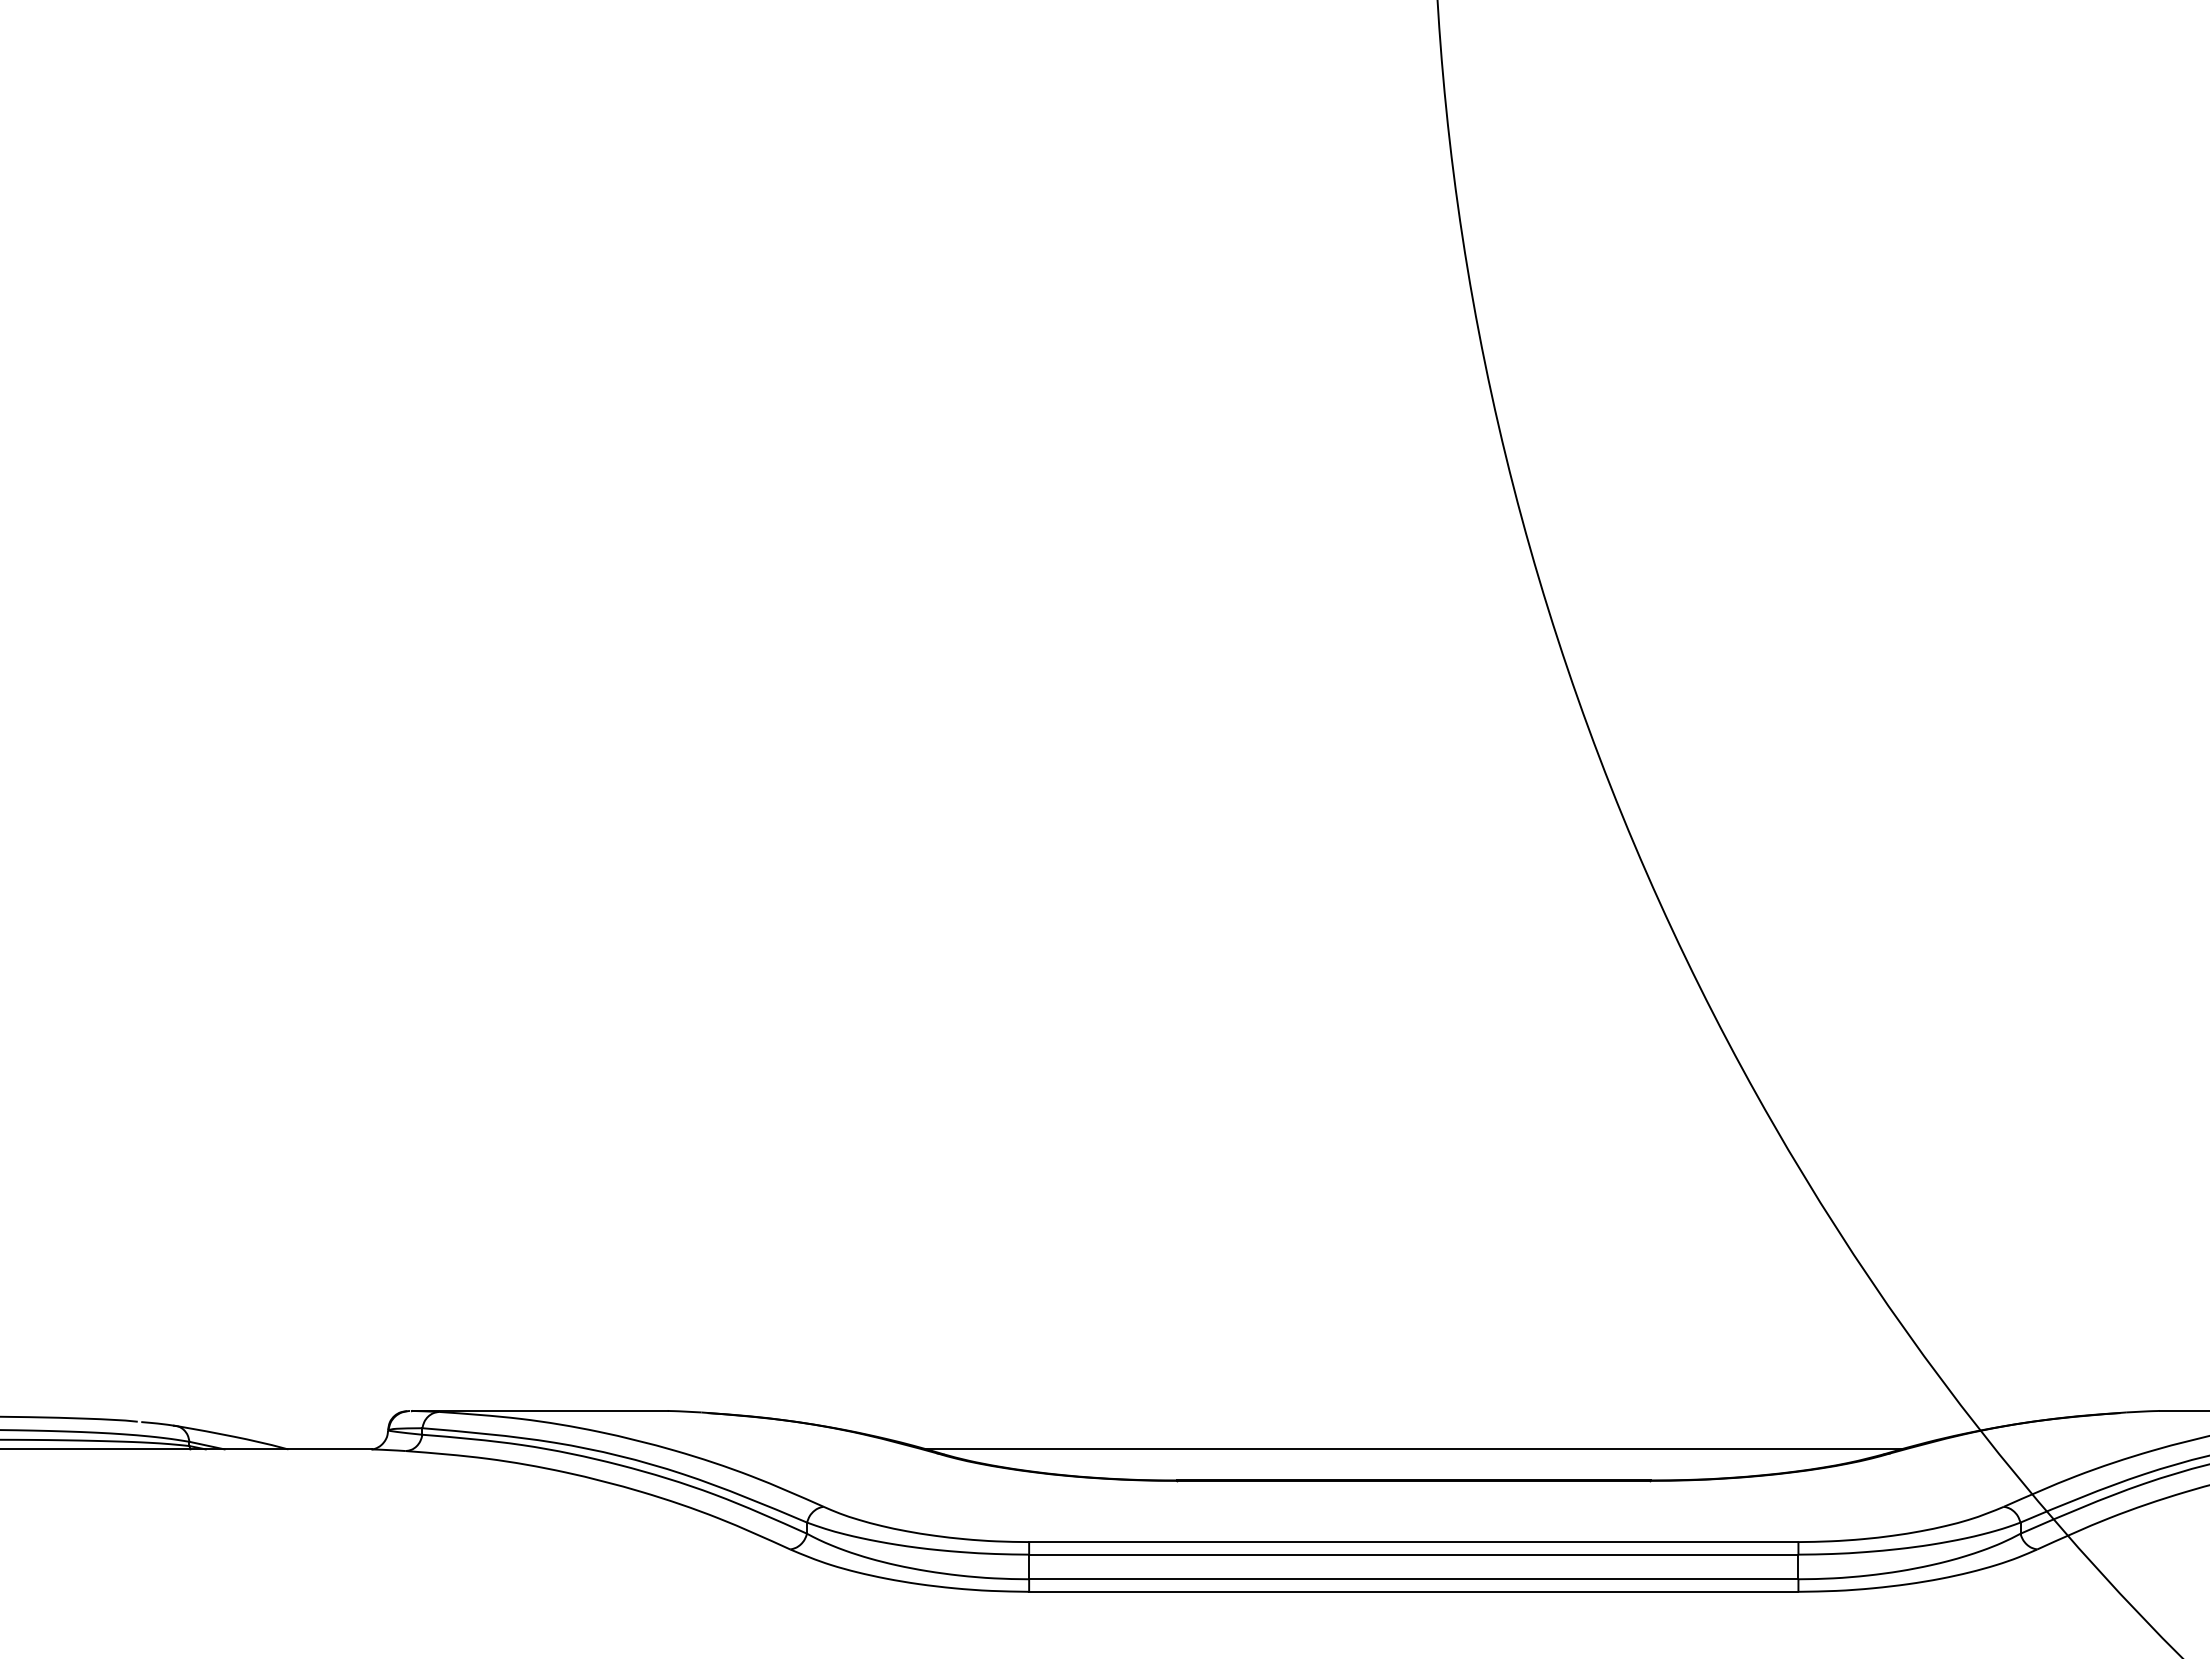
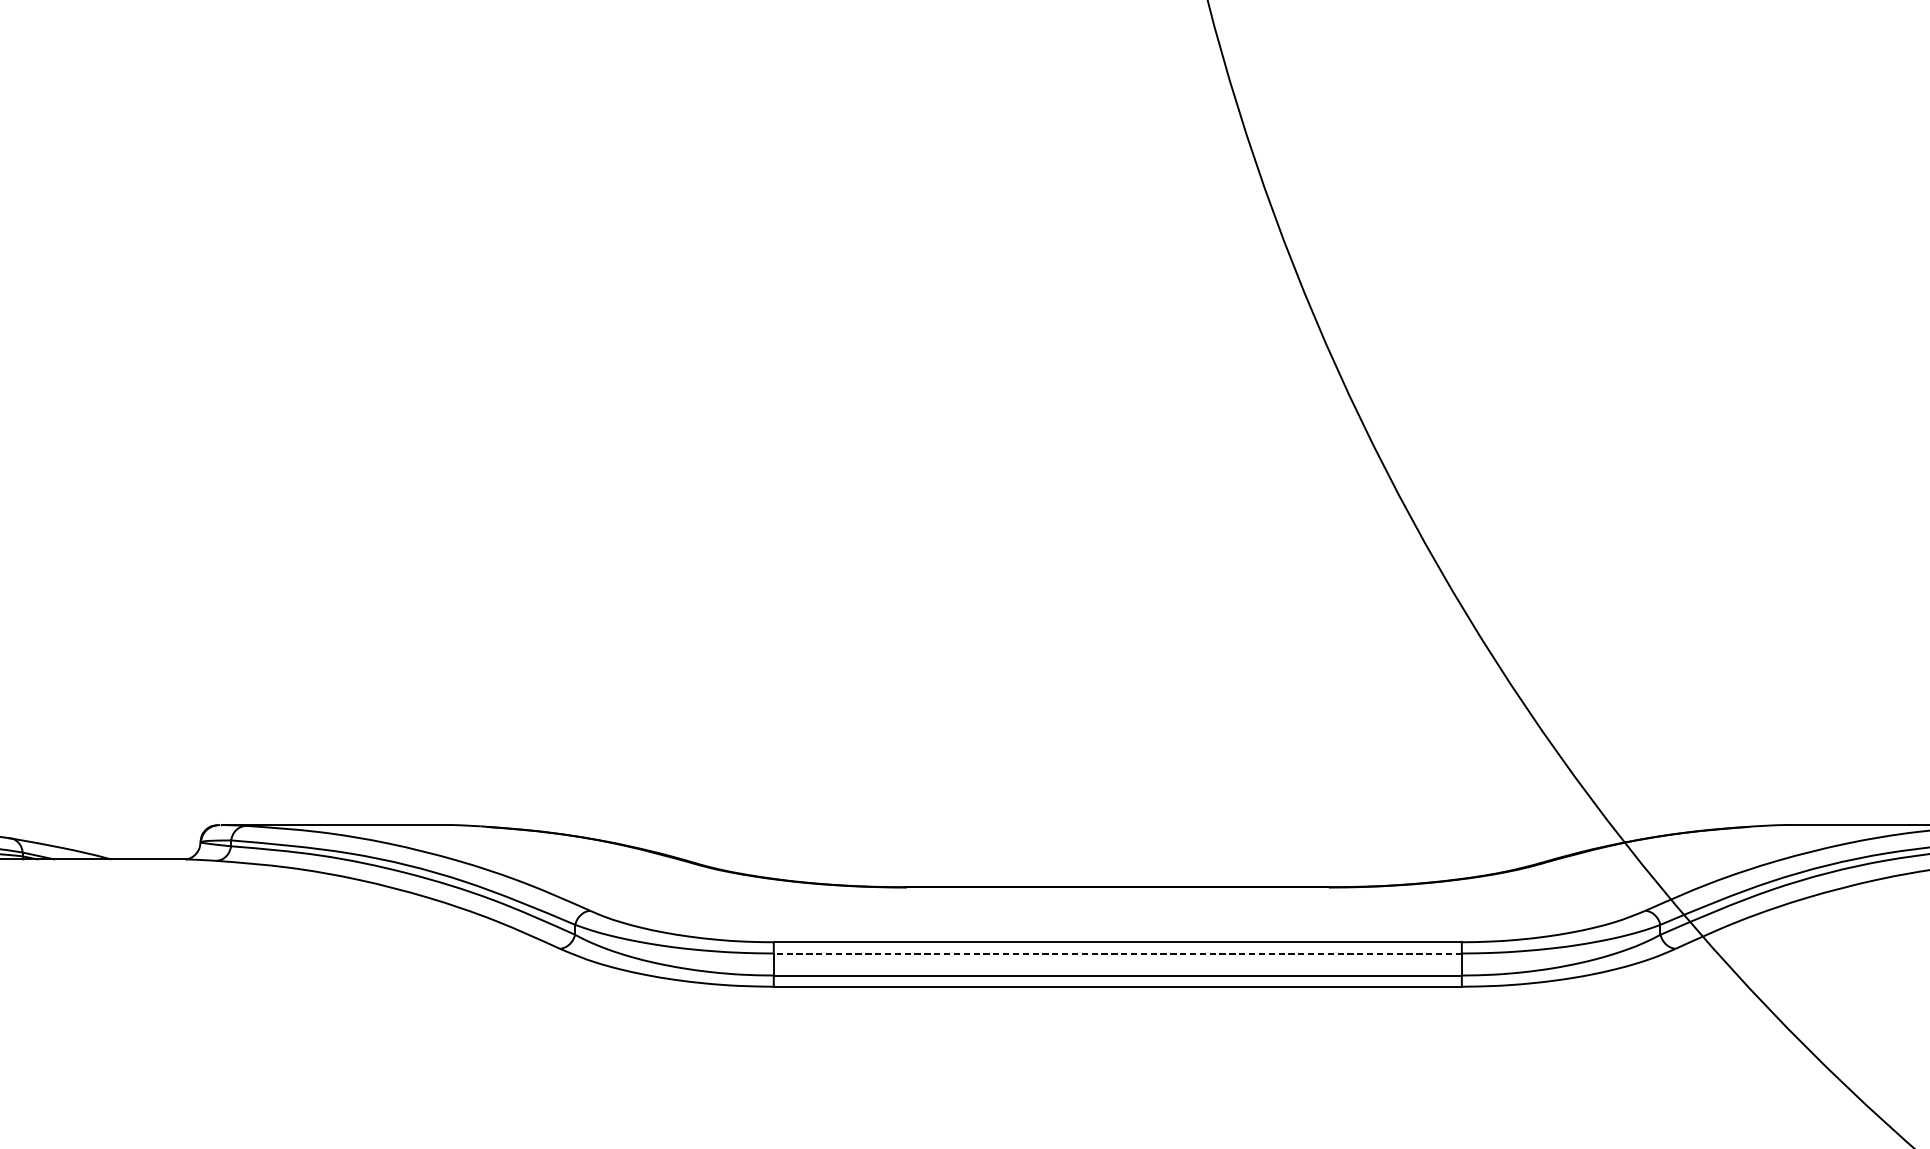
line: (1413, 1449) -> (1117, 859), removed
line: (1413, 1554) -> (1117, 953), solid -> dashed

